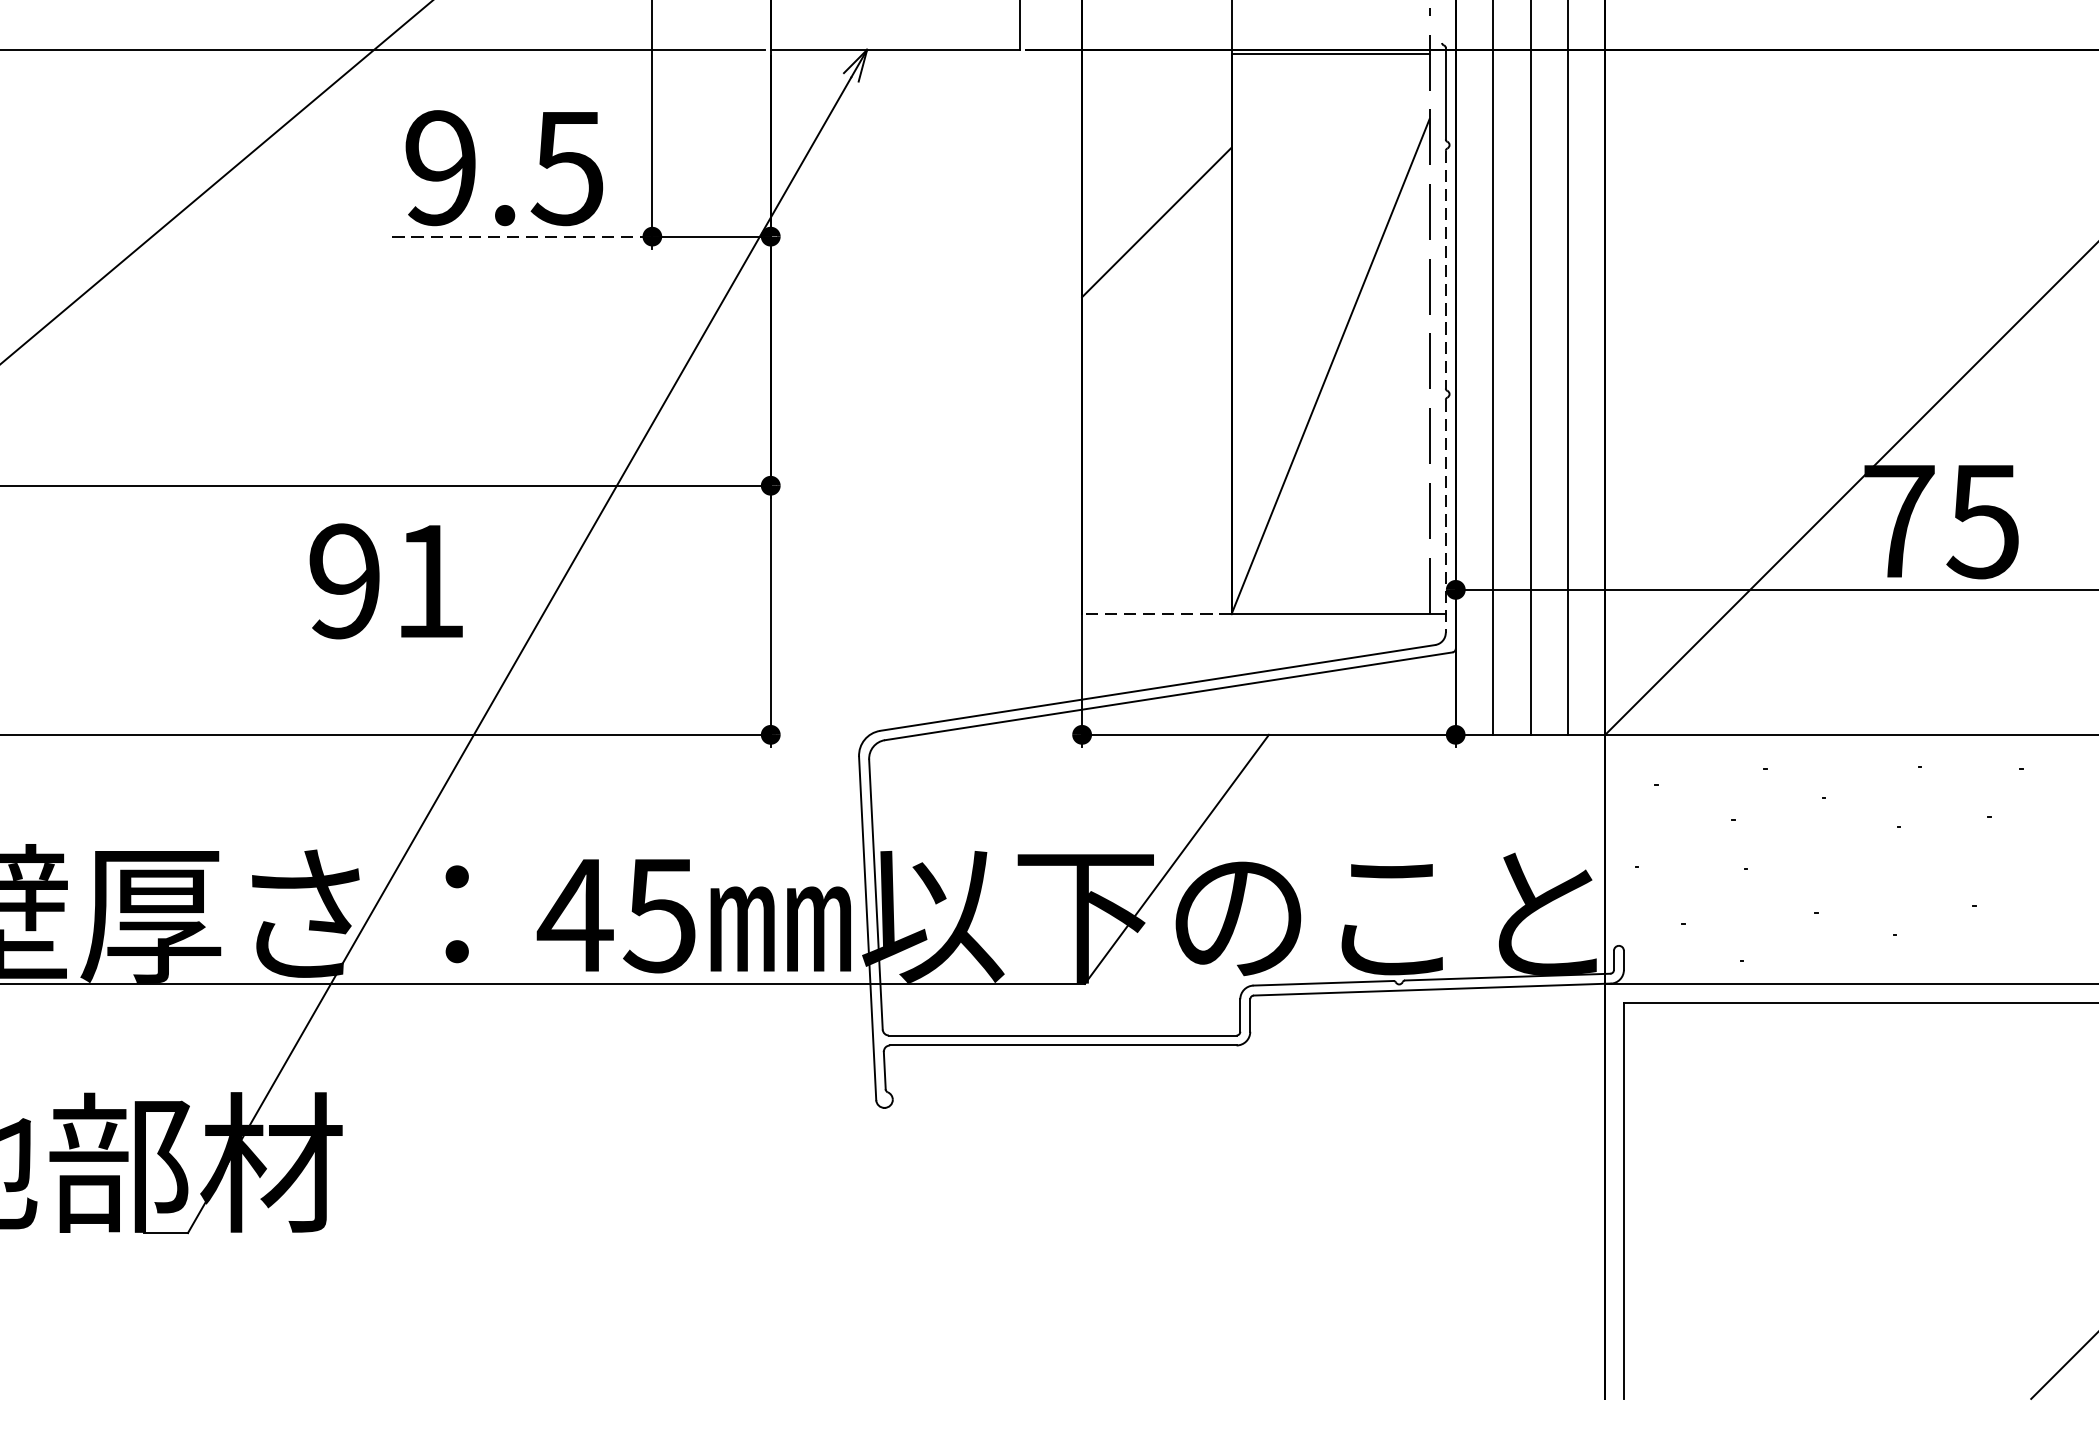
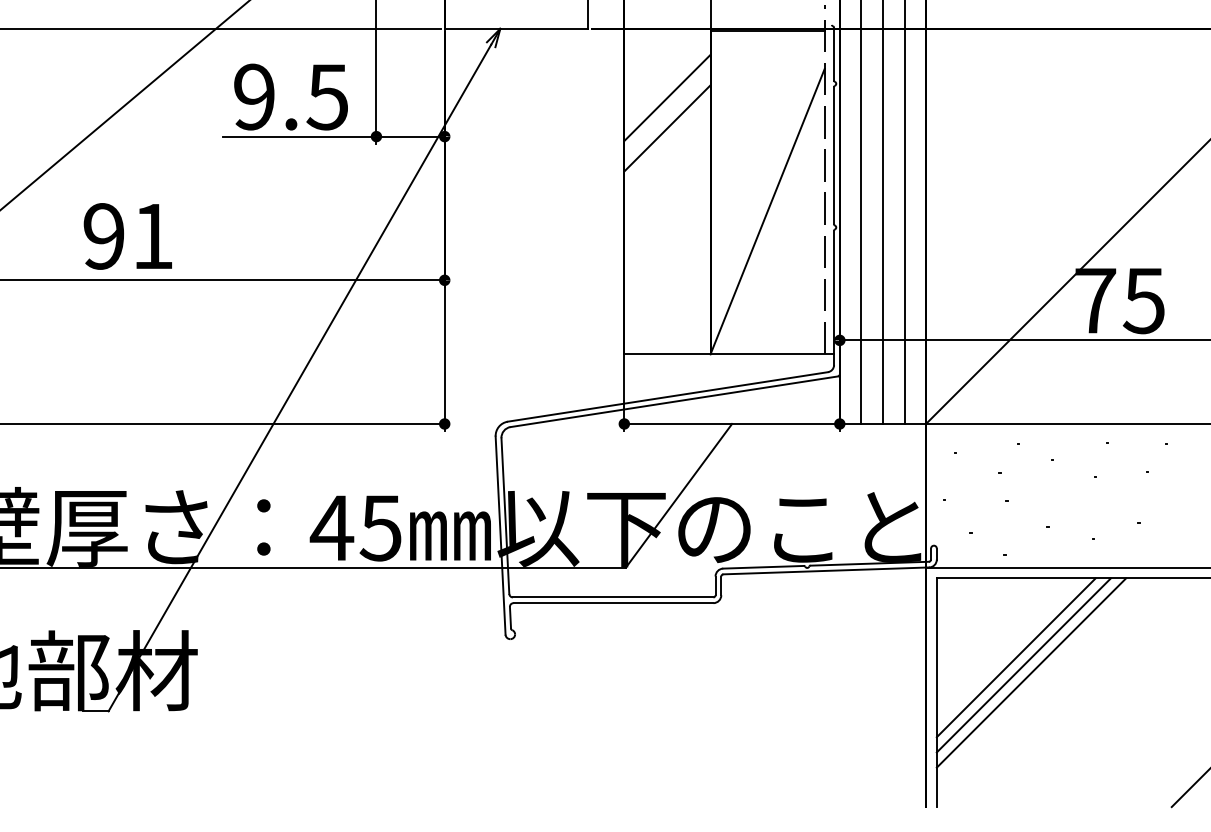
line: (1156, 168) -> (667, 97), added
line: (518, 236) -> (299, 136), dashed -> solid
line: (1446, 269) -> (834, 155), dashed -> solid
line: (1446, 517) -> (834, 298), dashed -> solid
text: (385, 581) -> (127, 236), moved
line: (1155, 614) -> (666, 354), dashed -> solid
line: (1760, 1139) -> (1015, 657), added
line: (1774, 1153) -> (1023, 665), added
line: (1788, 1165) -> (1031, 672), added

